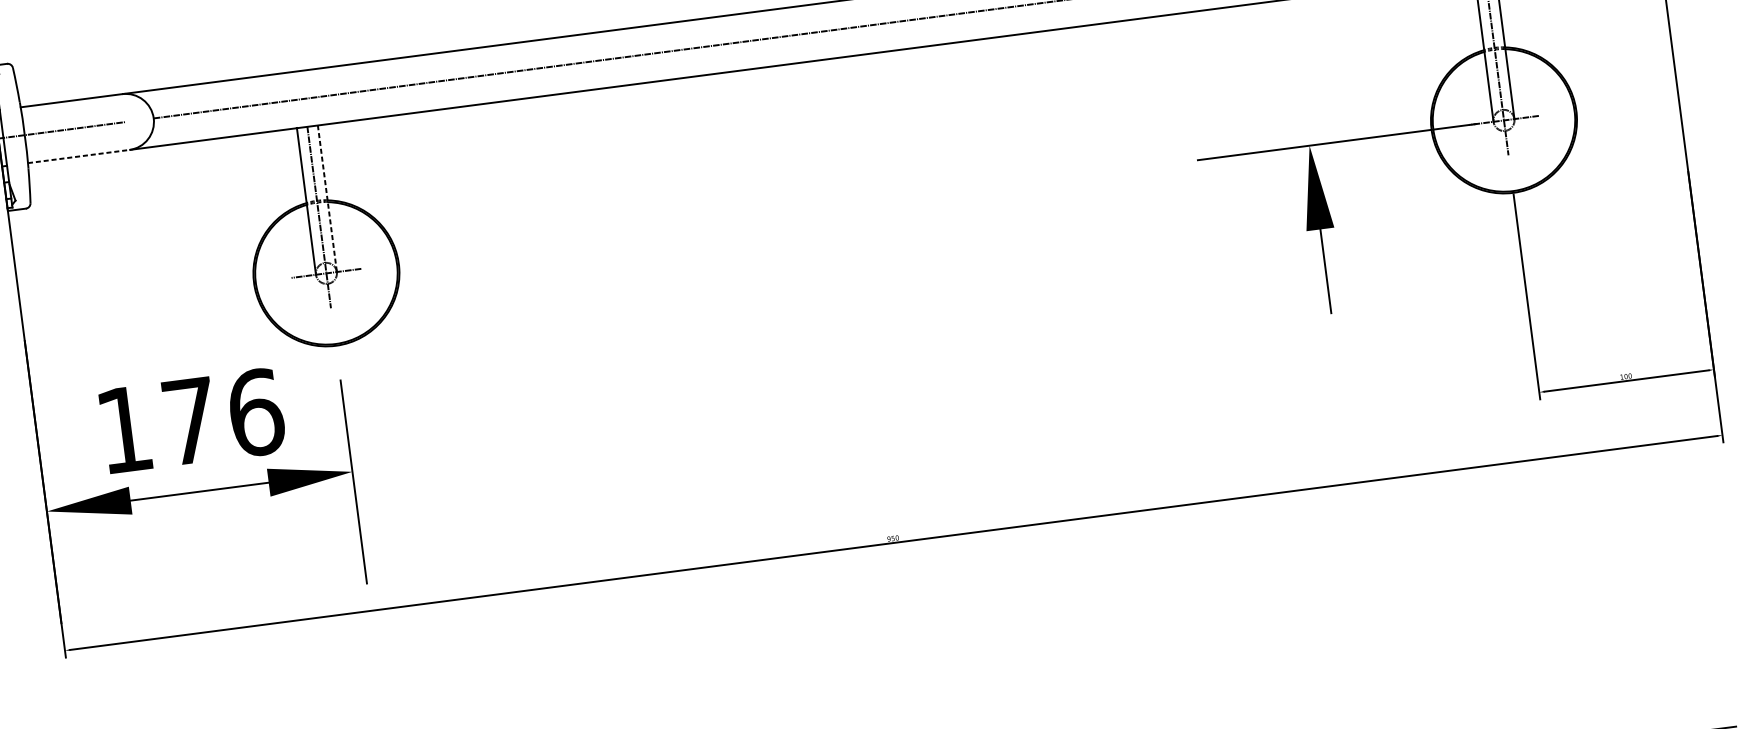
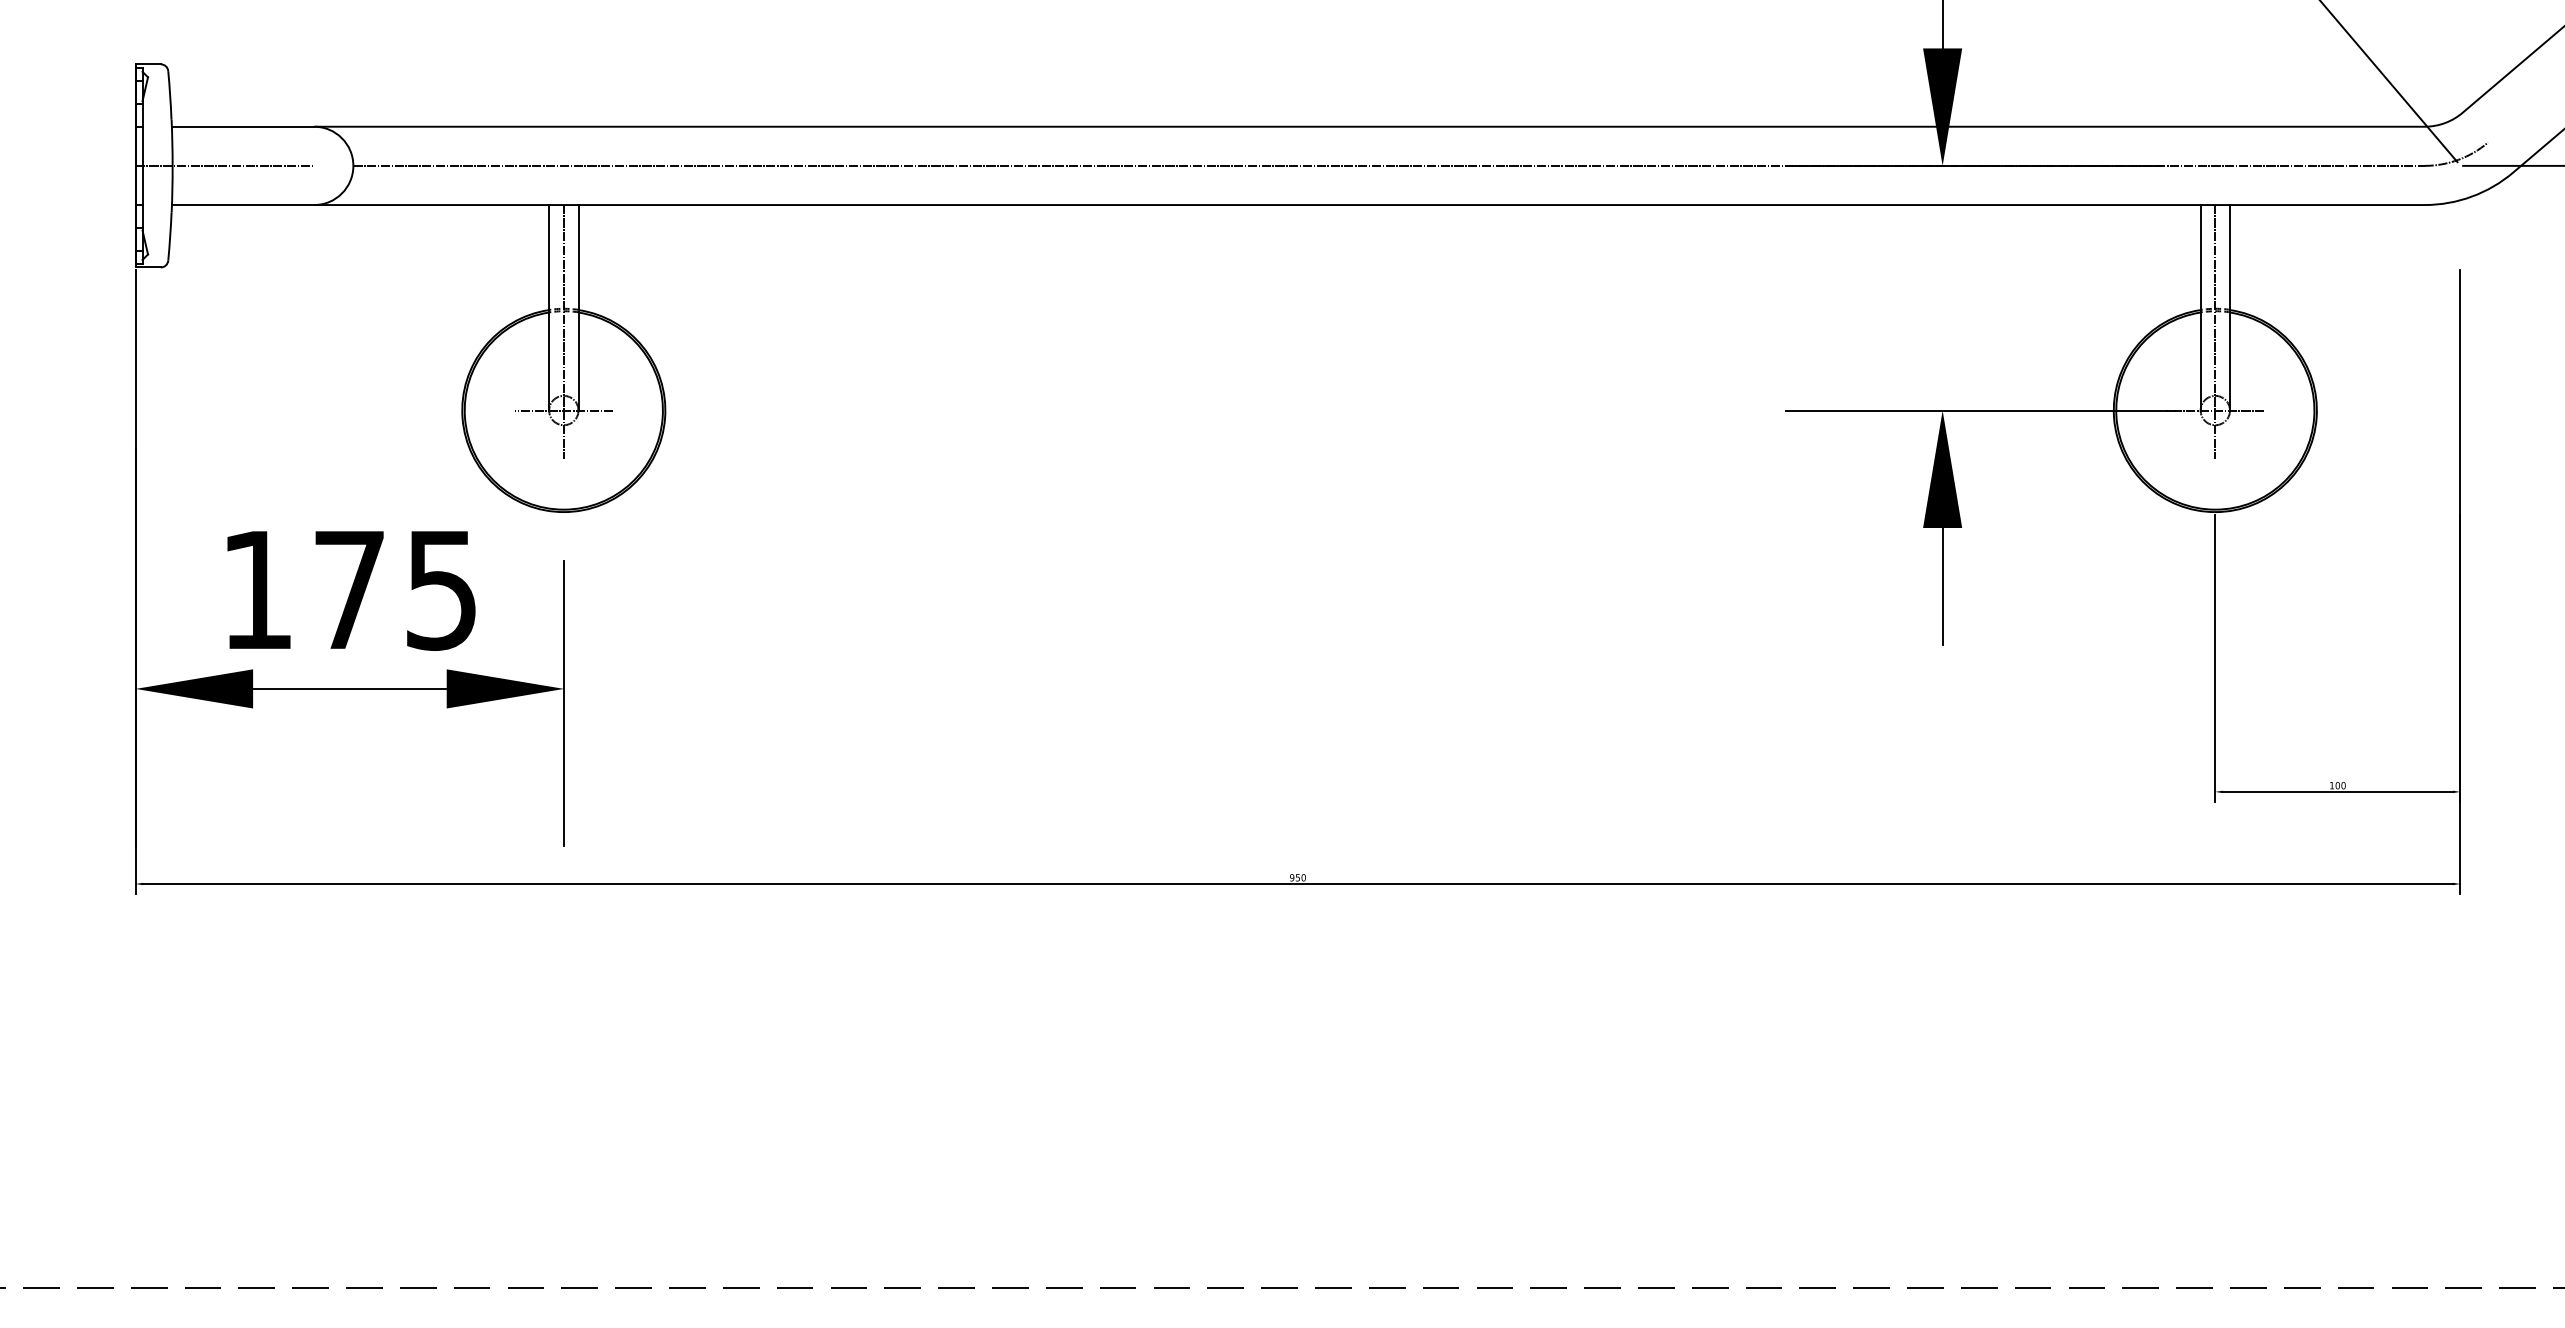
line: (79, 156) -> (243, 205), dashed -> solid
line: (327, 198) -> (578, 307), dashed -> solid
text: (256, 412) -> (442, 589), 176 -> 175

